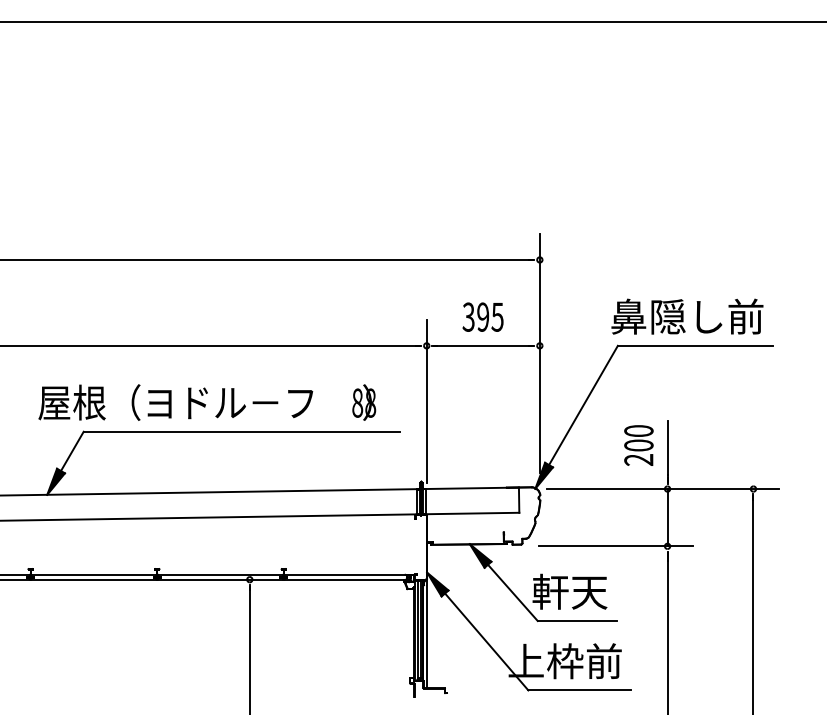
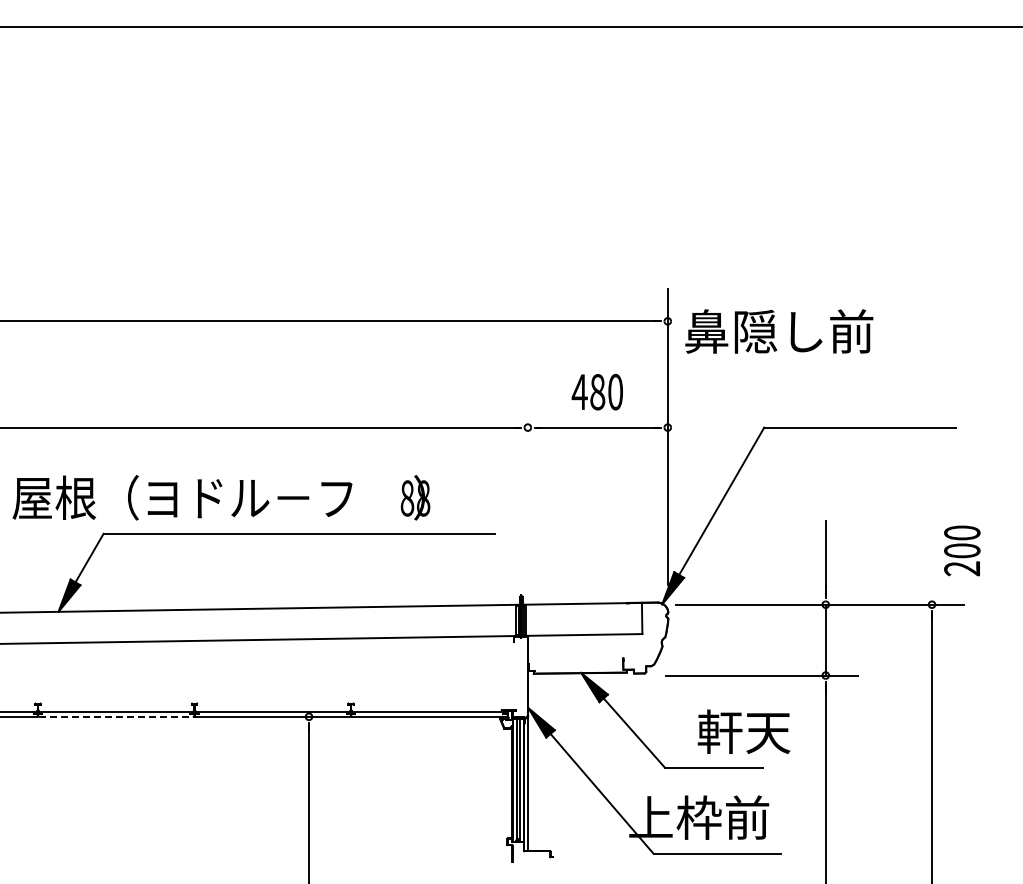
text: (482, 316) -> (596, 391), 395 -> 480
text: (687, 316) -> (779, 331), moved
line: (426, 400) -> (527, 495), removed
text: (207, 402) -> (221, 497), moved
text: (639, 445) -> (962, 550), moved
line: (94, 579) -> (116, 716), solid -> dashed
text: (569, 591) -> (743, 731), moved

